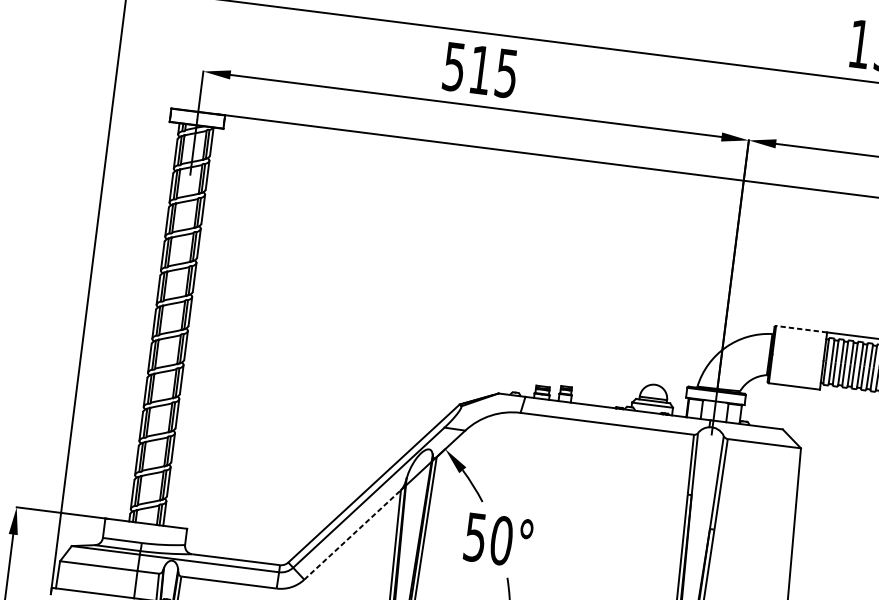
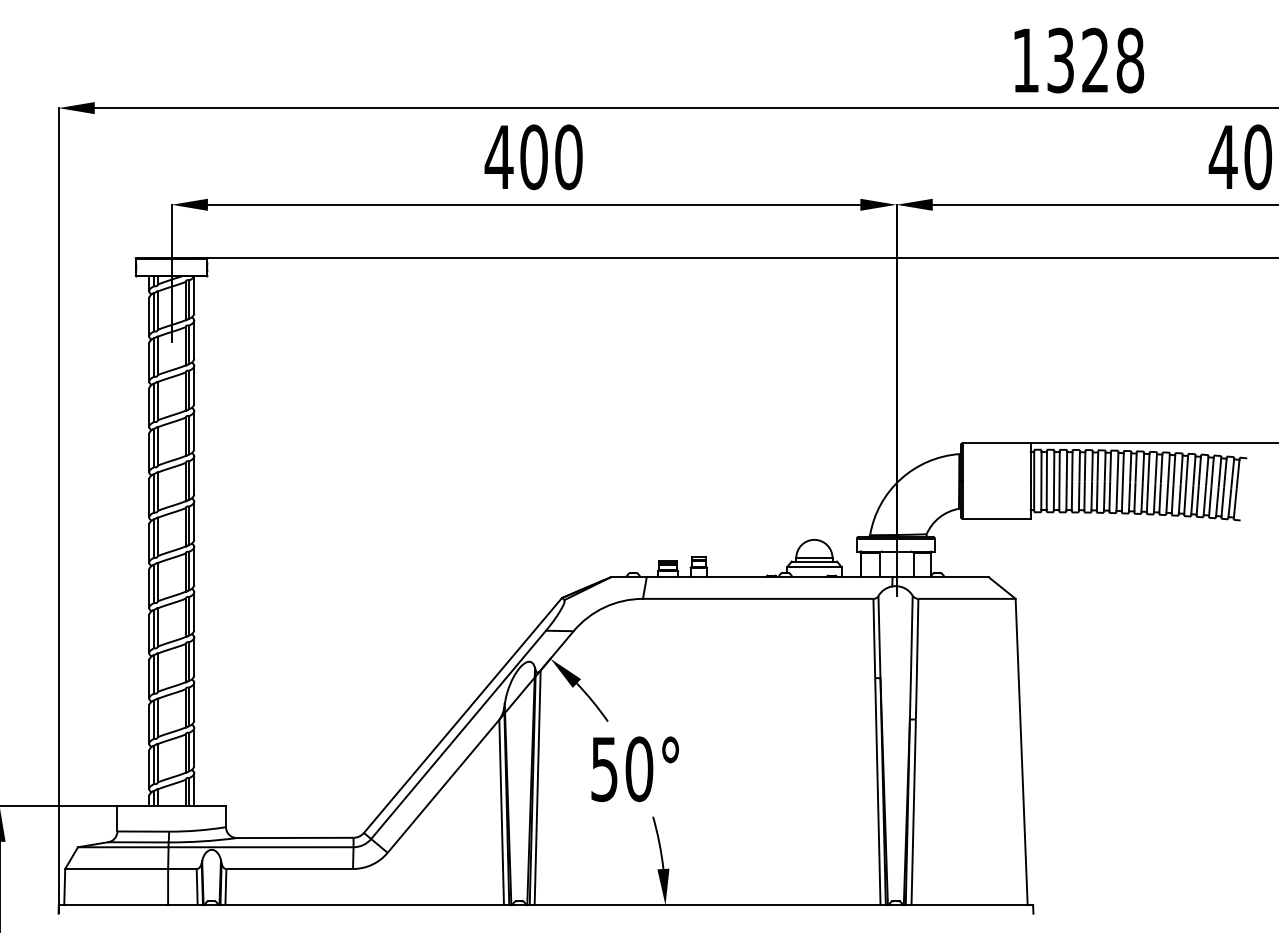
text: (480, 70) -> (533, 157), 515 -> 400
line: (801, 329) -> (996, 443), dashed -> solid
line: (352, 534) -> (443, 785), dashed -> solid

